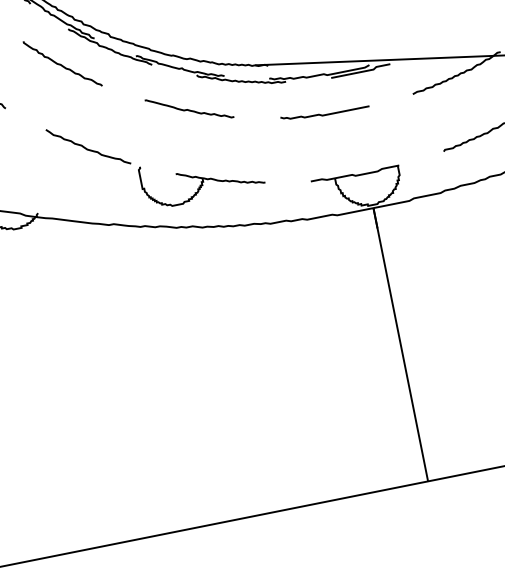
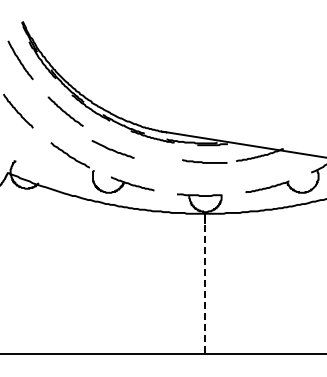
curve: (188, 109) -> (112, 149), moved
curve: (324, 114) -> (204, 162), moved
line: (401, 345) -> (205, 284), solid -> dashed

